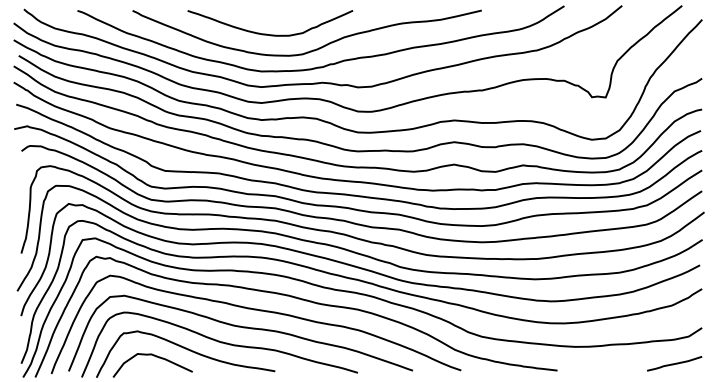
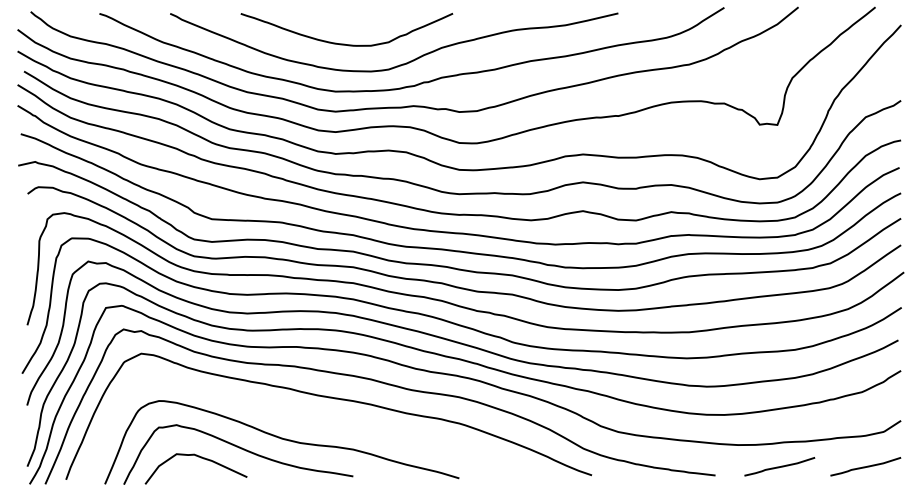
curve: (240, 327) -> (308, 420), removed
line: (607, 363) -> (779, 466), added

